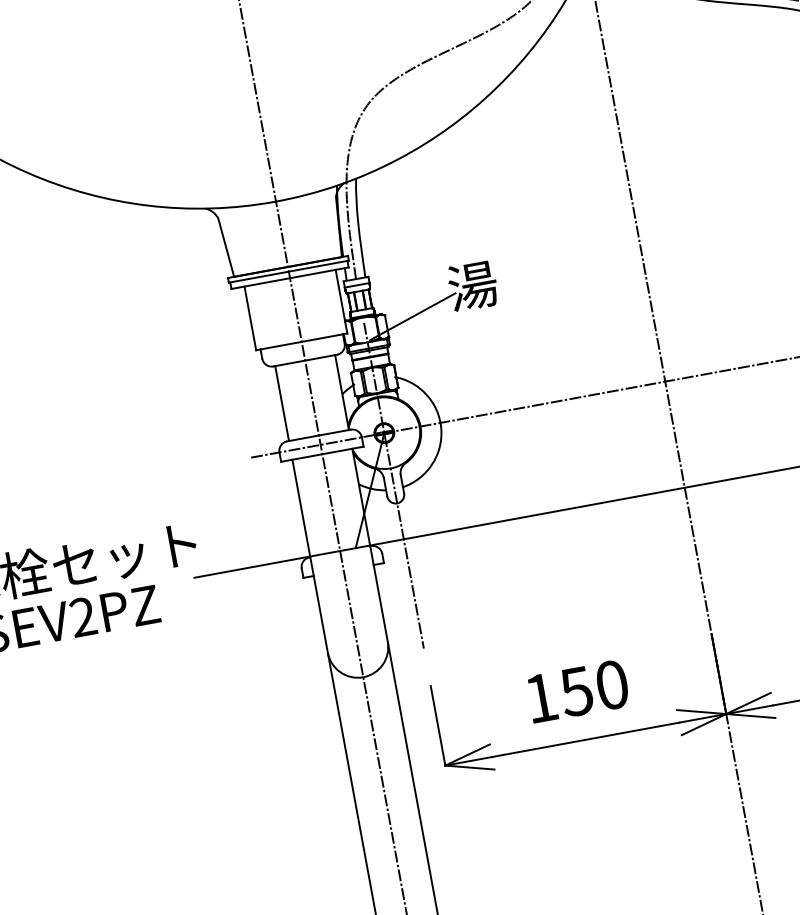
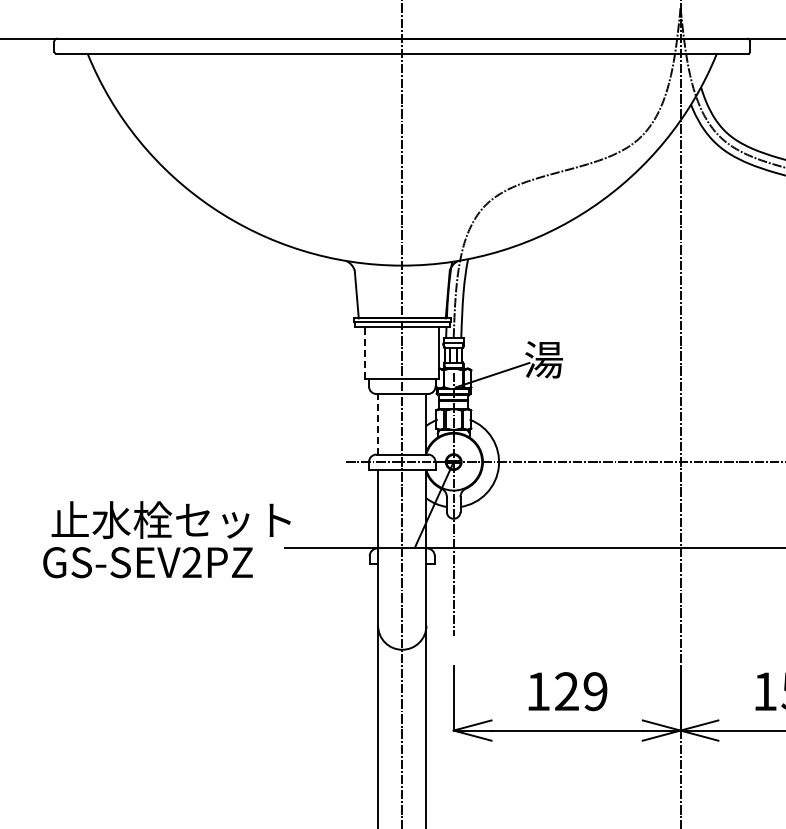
line: (250, 318) -> (365, 353), solid -> dashed
line: (282, 402) -> (378, 423), solid -> dashed
text: (593, 688) -> (580, 691), 150 -> 129

